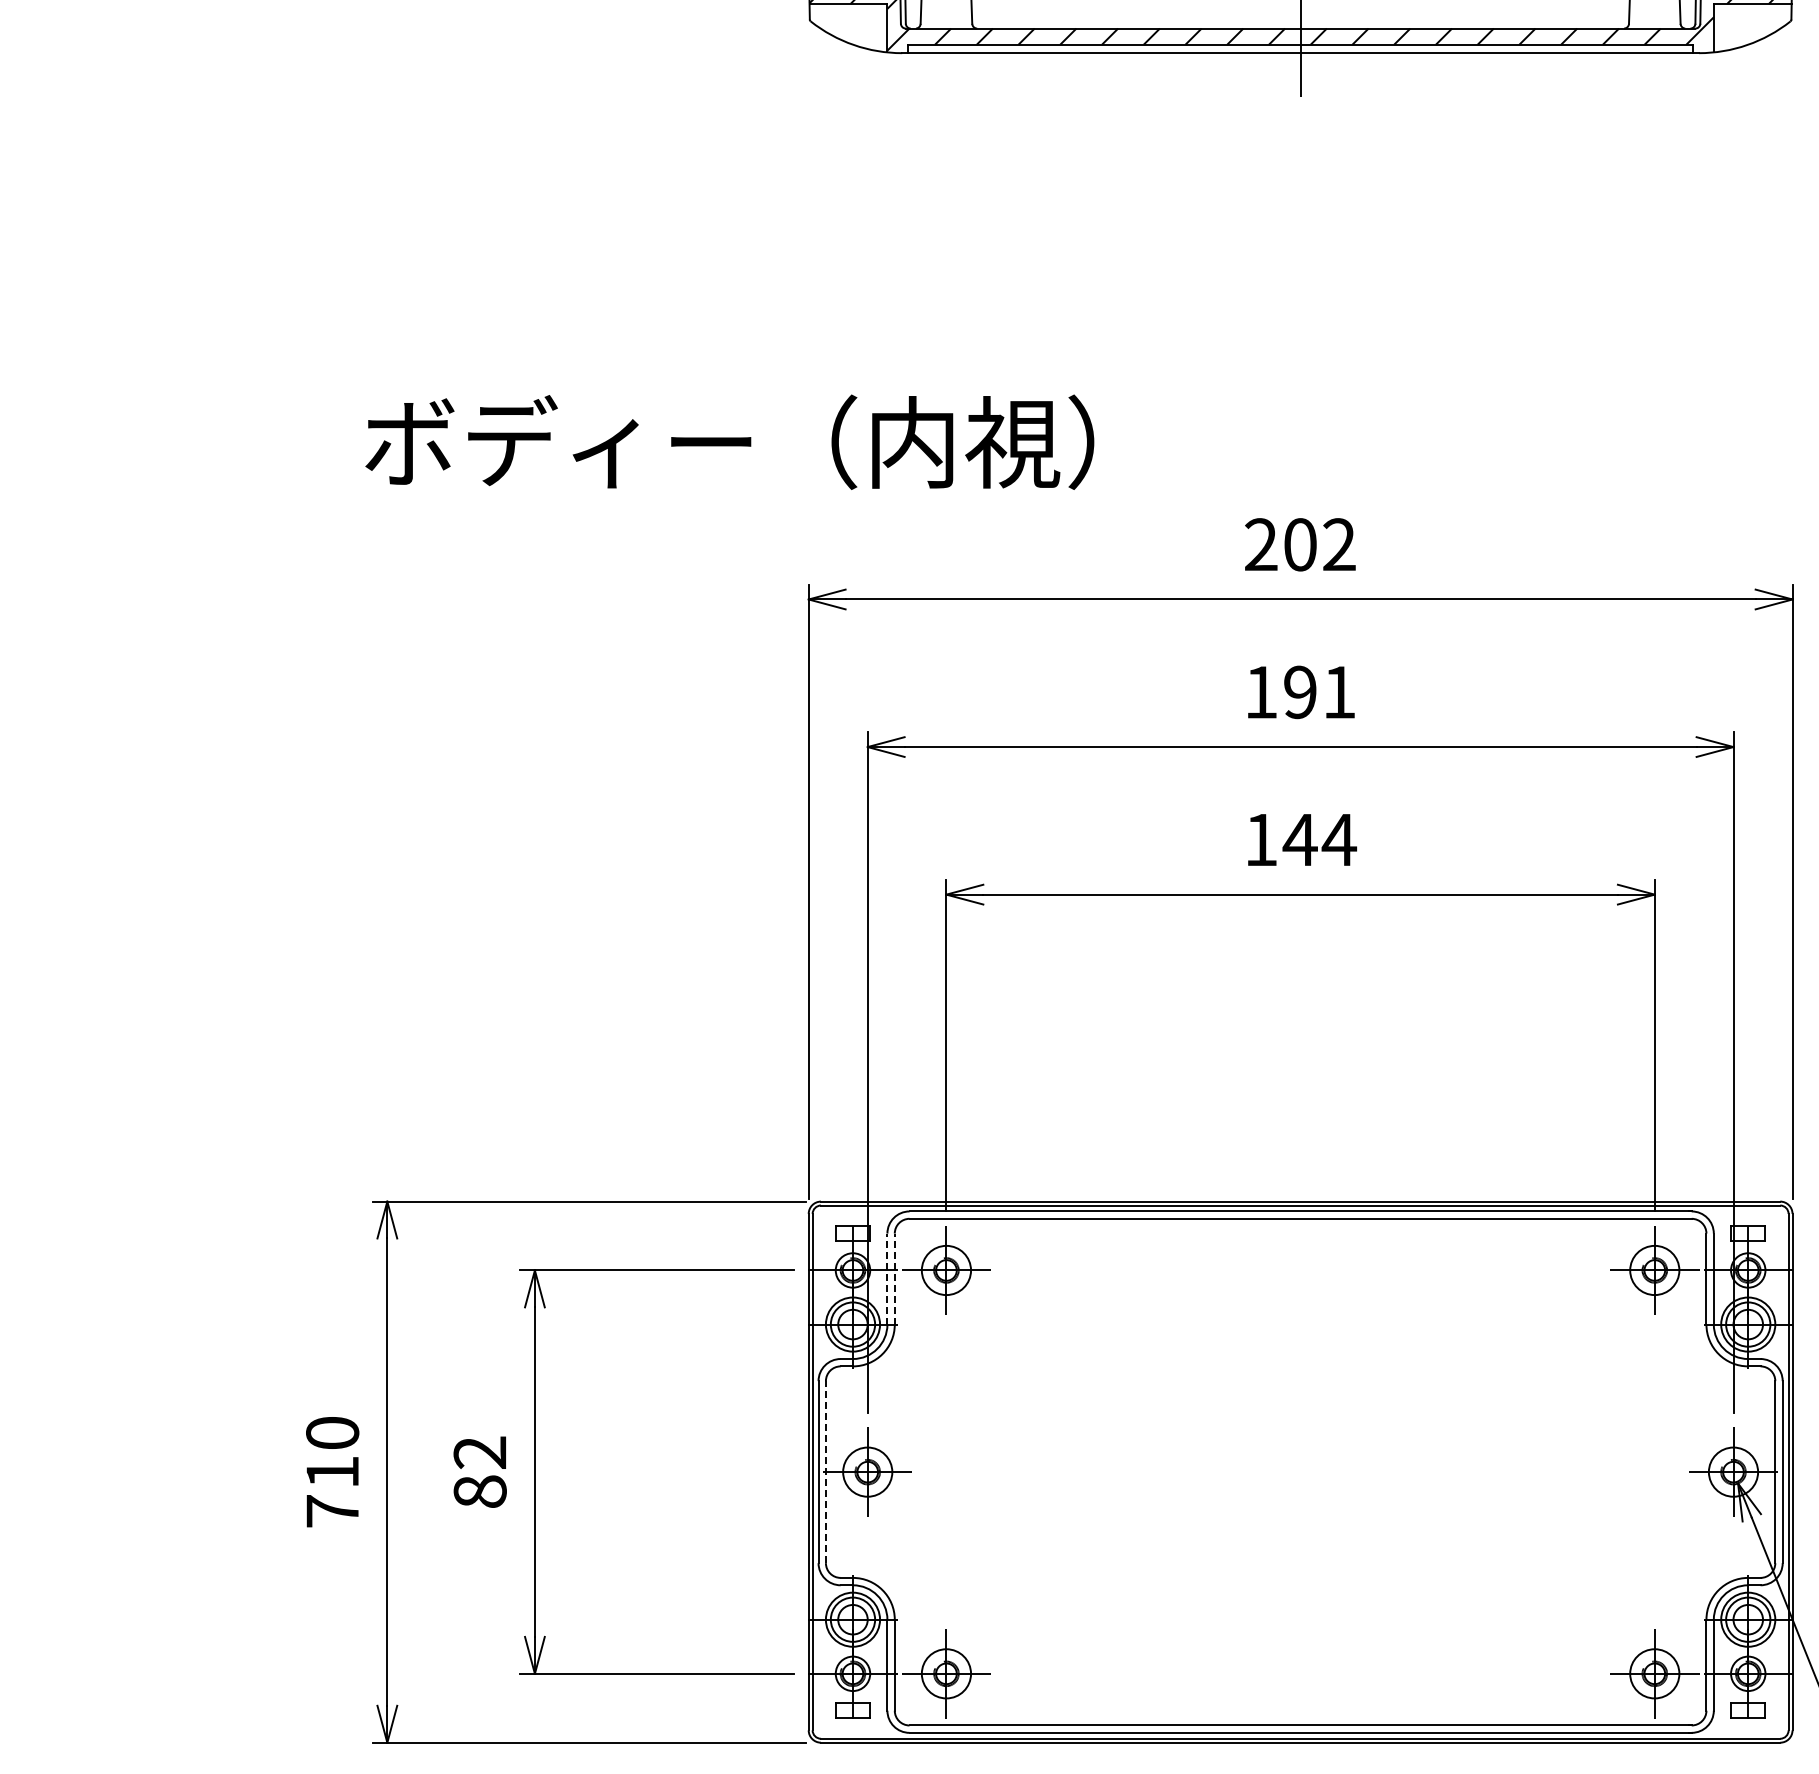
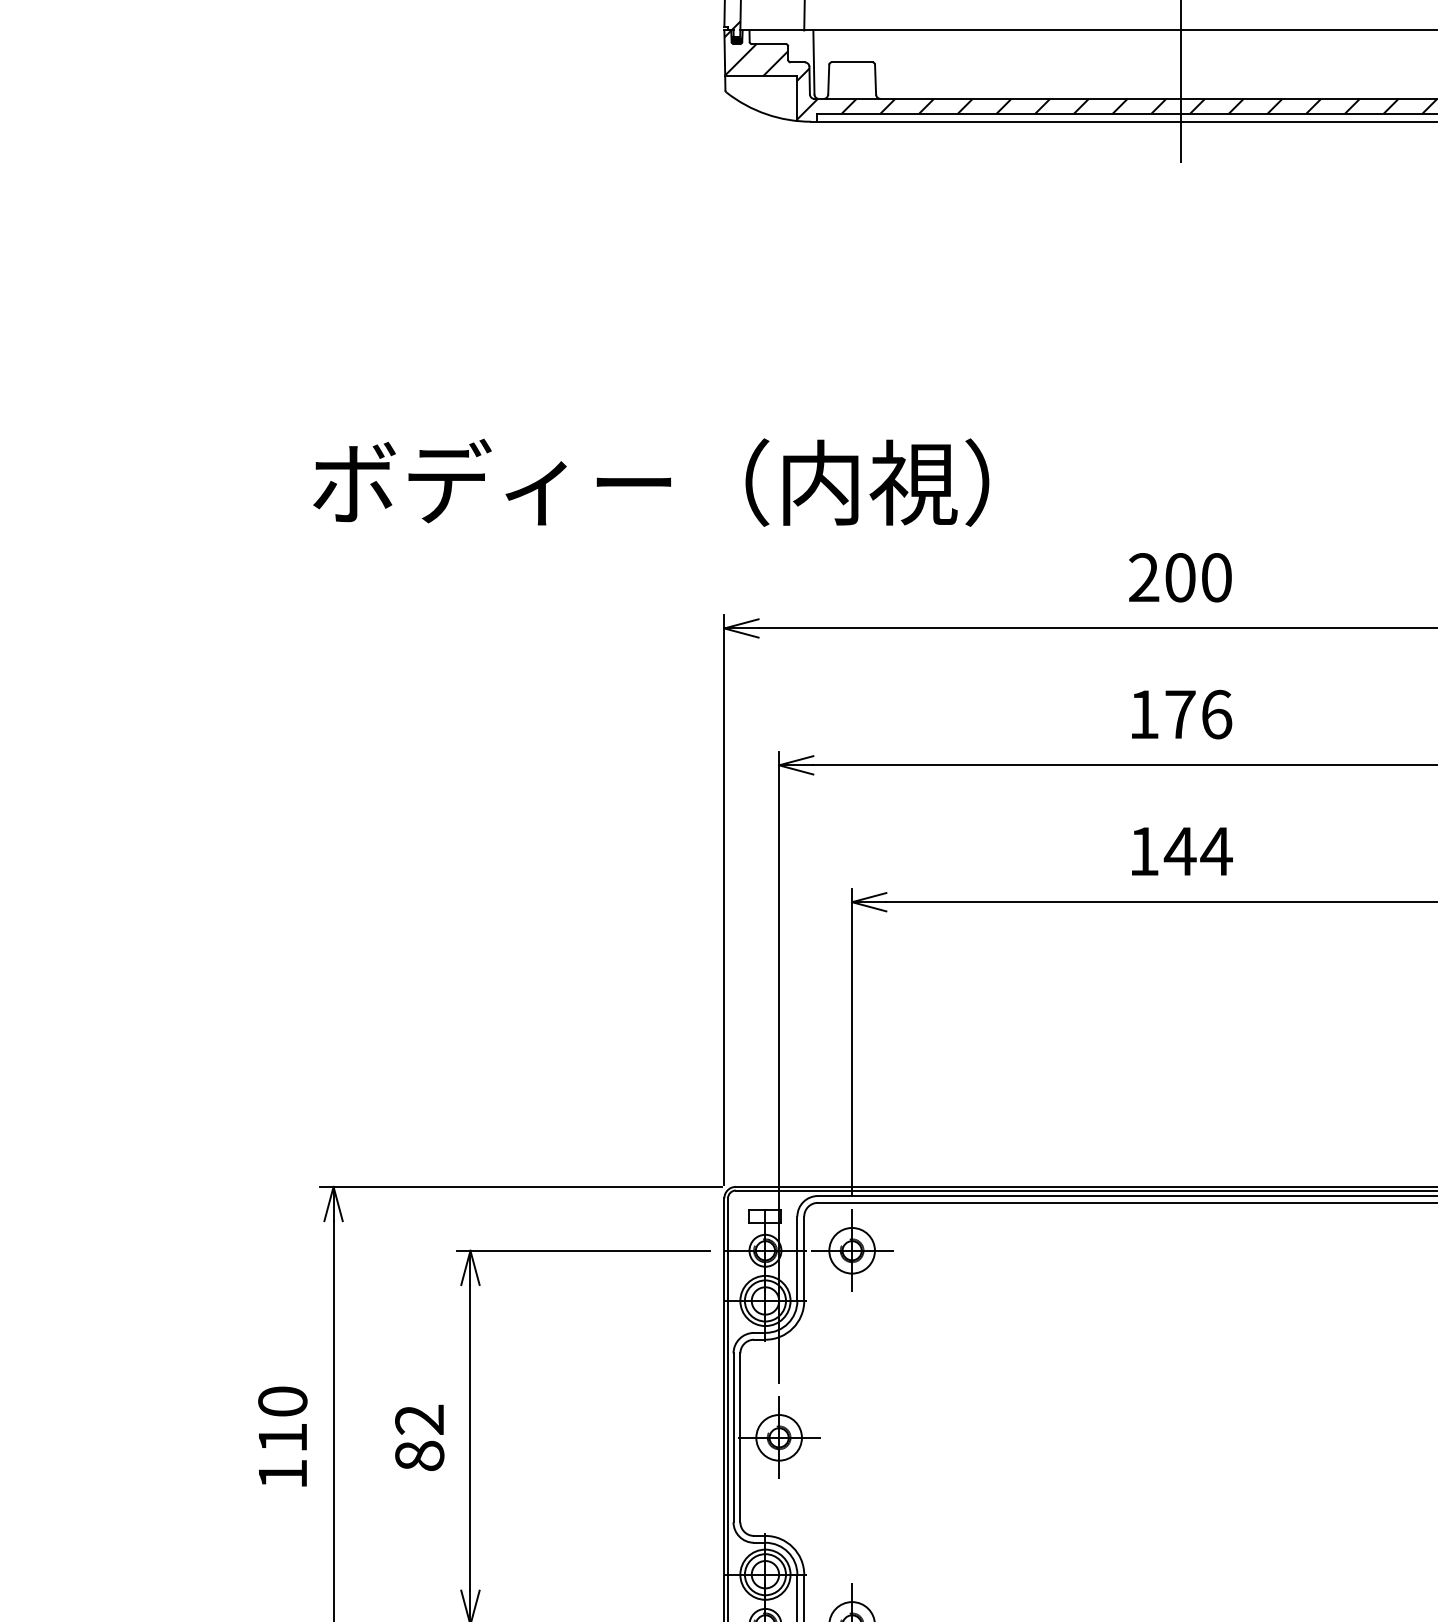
text: (1339, 544) -> (1216, 577), 202 -> 200
text: (1320, 692) -> (1199, 714), 191 -> 176
line: (887, 1279) -> (797, 1259), dashed -> solid
line: (894, 1279) -> (803, 1259), dashed -> solid
line: (825, 1471) -> (739, 1437), dashed -> solid
text: (332, 1511) -> (282, 1474), 710 -> 110

